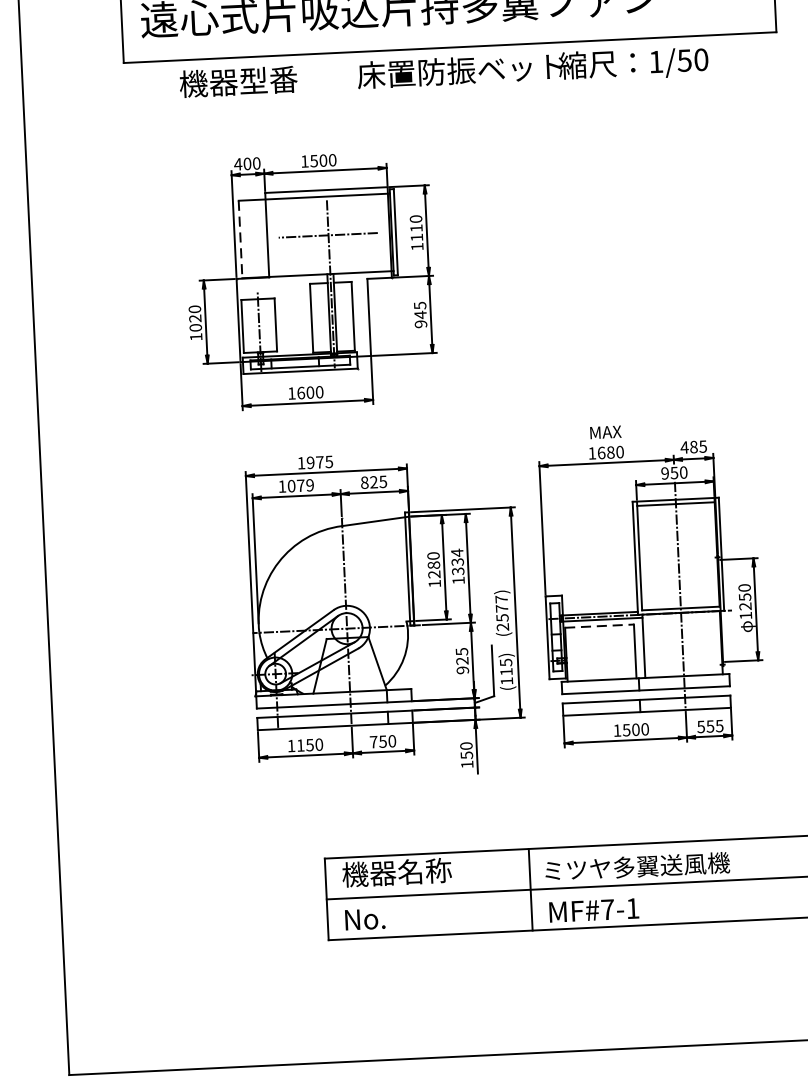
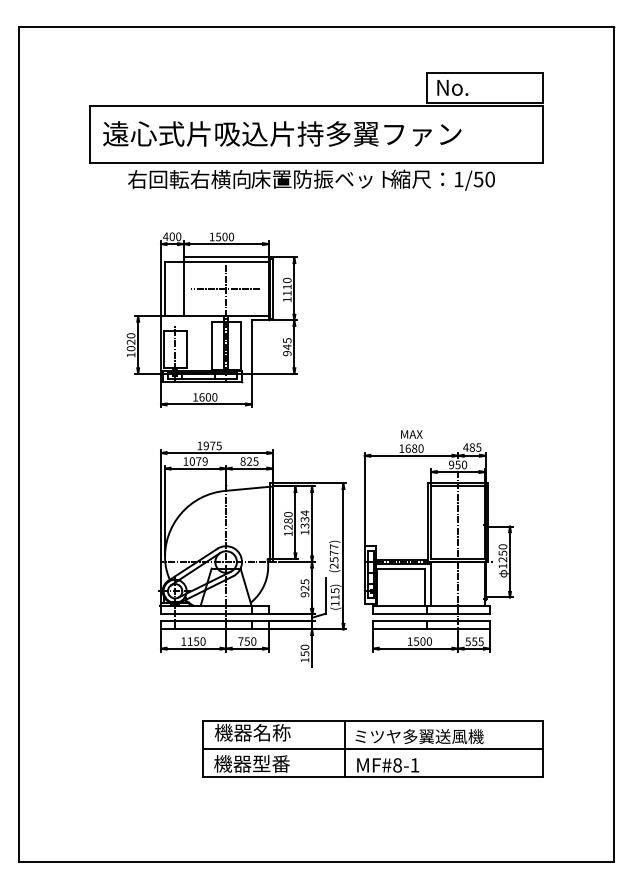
text: (268, 80) -> (189, 179), 機器型番 -> 右回転右横向
line: (241, 238) -> (165, 288), dashed -> solid
line: (600, 626) -> (401, 568), dashed -> solid
text: (607, 909) -> (397, 765), MF#7-1 -> MF#8-1
text: (397, 916) -> (251, 763), No. -> 機器型番

